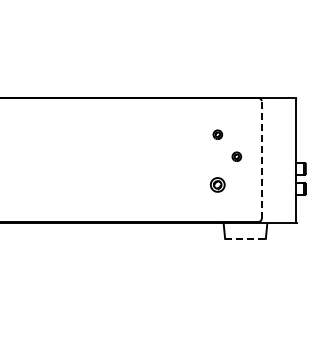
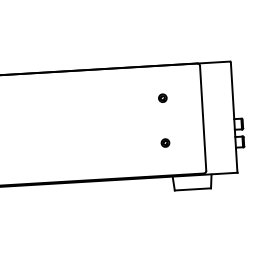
part: (236, 156) -> (180, 116), removed
line: (261, 160) -> (203, 118), dashed -> solid
part: (217, 185) -> (165, 143), size x0.62
line: (245, 238) -> (192, 189), dashed -> solid

